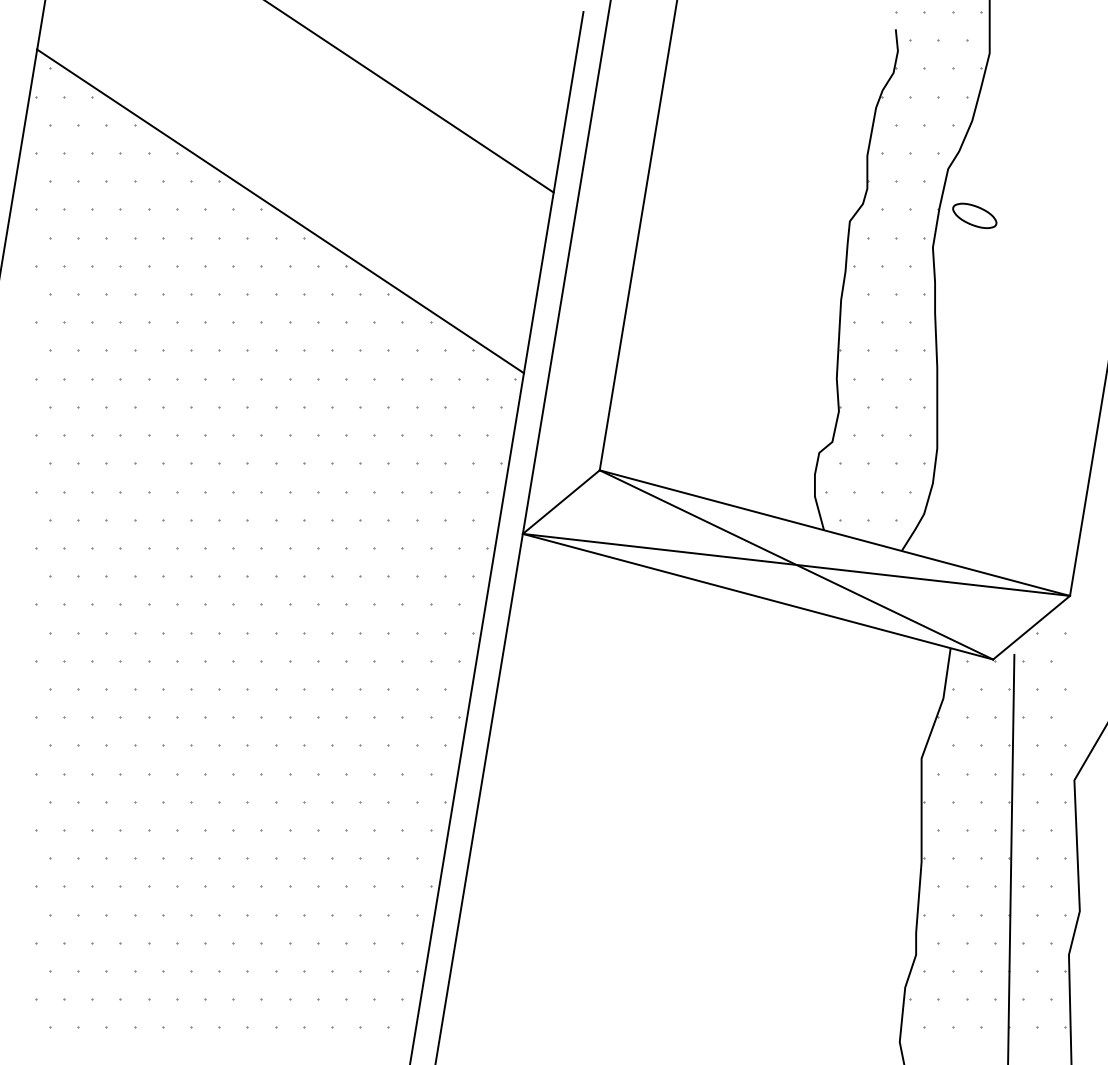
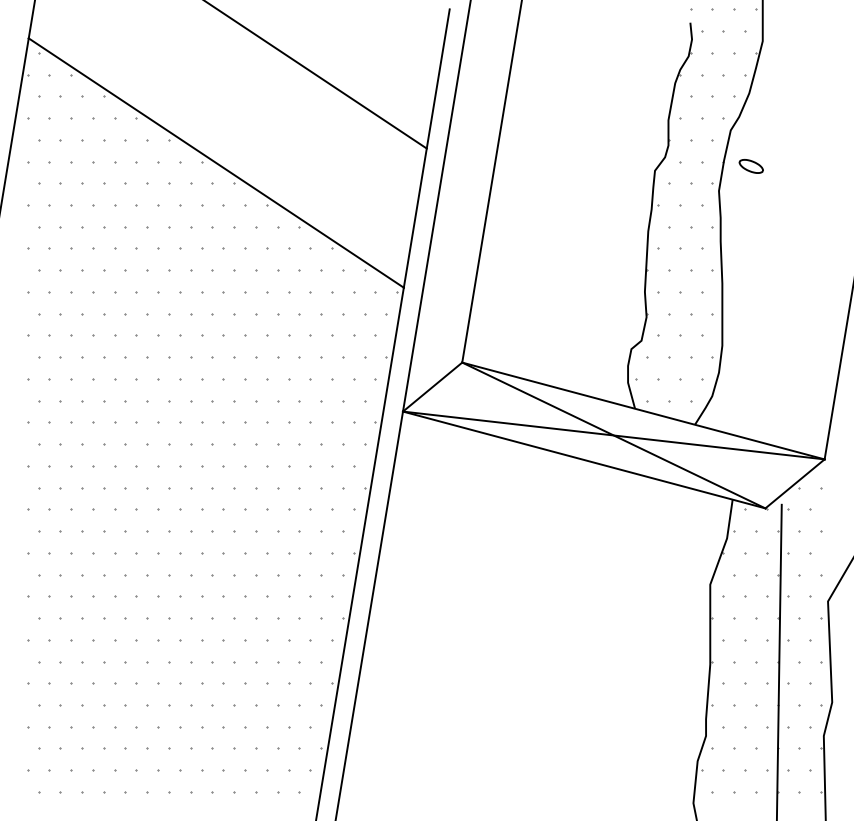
part: (974, 215) -> (751, 166), size x0.7

